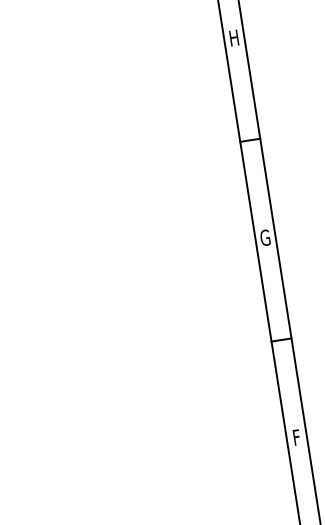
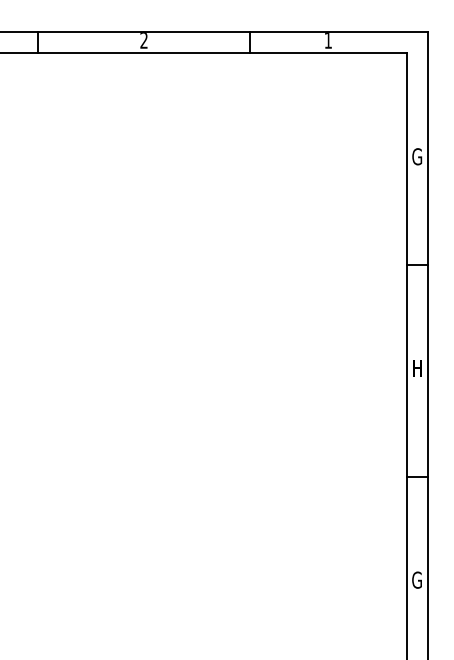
text: (234, 37) -> (417, 156), H -> G
text: (265, 237) -> (417, 368), G -> H
text: (295, 437) -> (416, 579), F -> G

